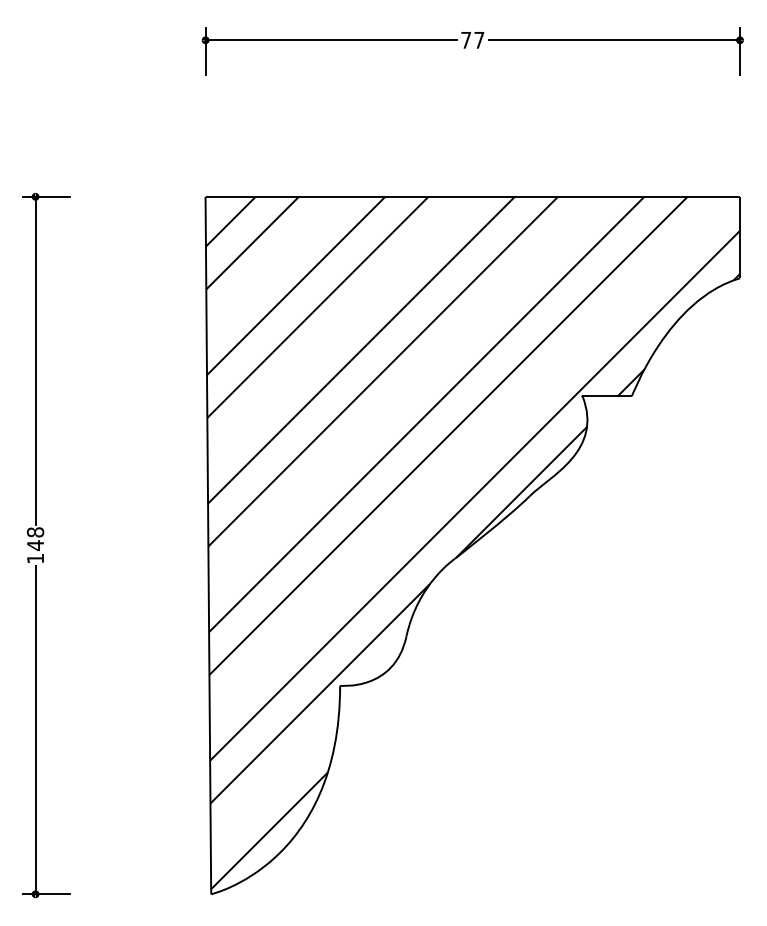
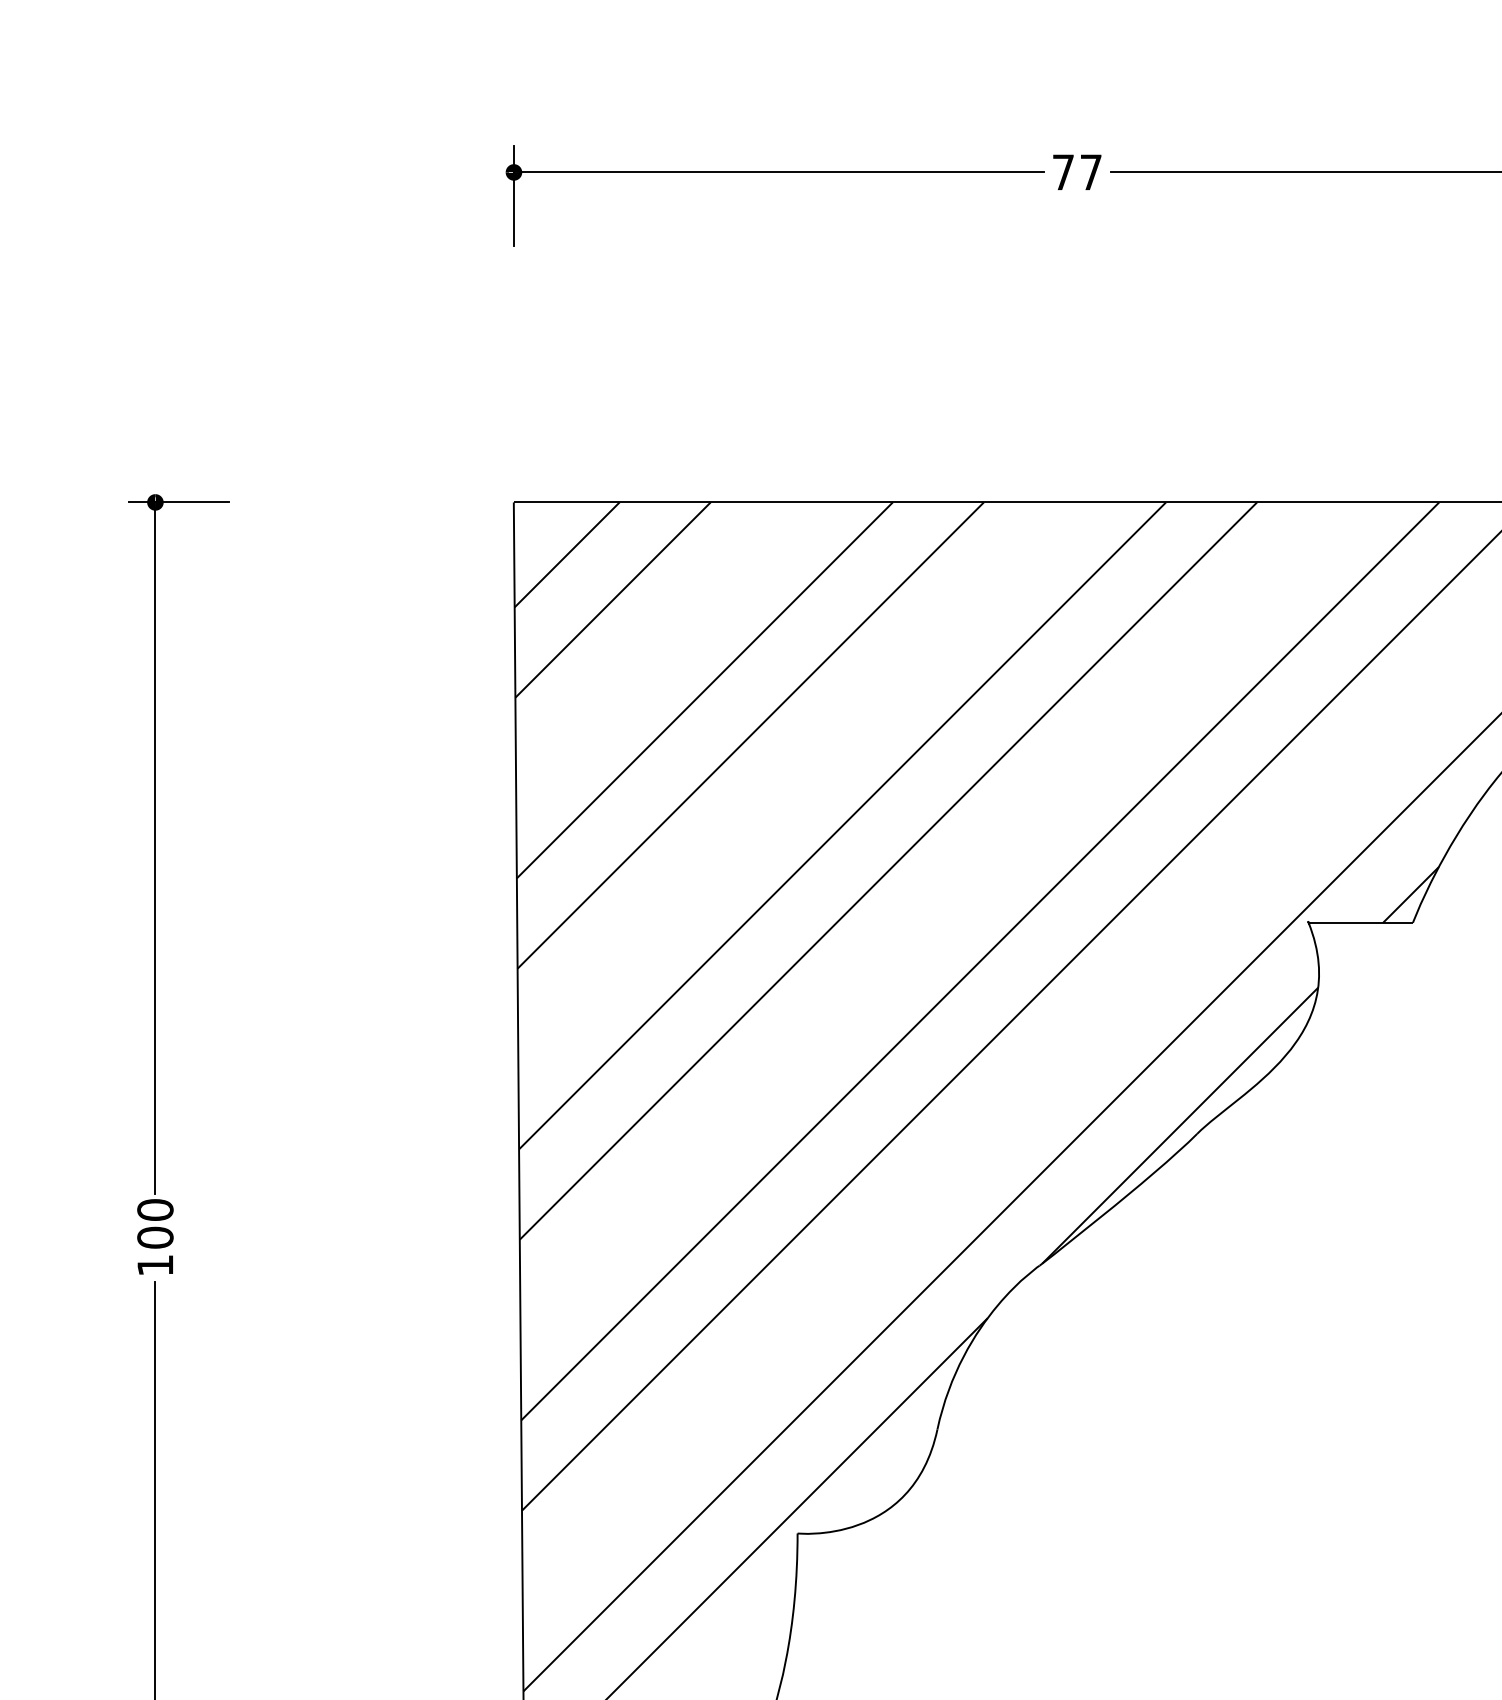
text: (35, 539) -> (155, 1225), 148 -> 100

